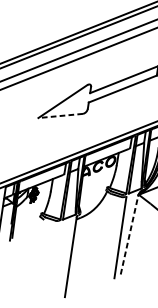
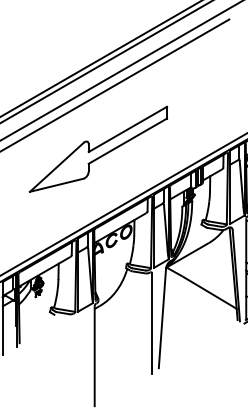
line: (60, 116) -> (56, 185), dashed -> solid
line: (129, 235) -> (162, 318), dashed -> solid

